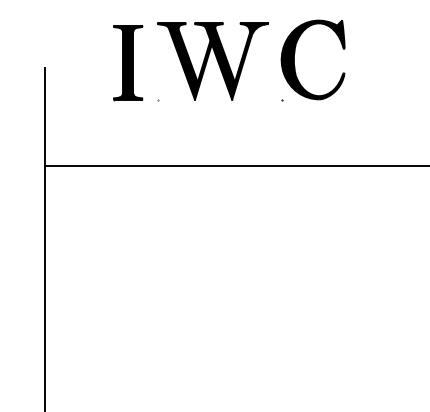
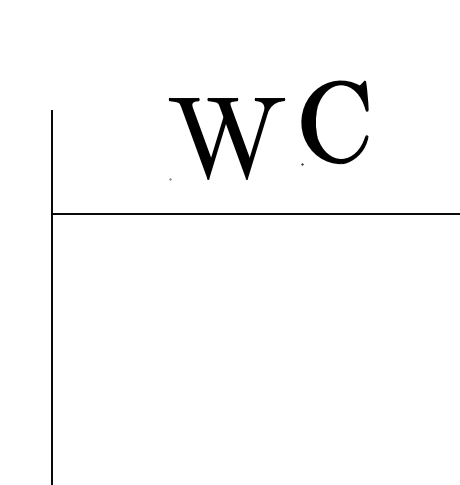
part: (212, 62) -> (226, 139), moved
part: (127, 63) -> (138, 106), removed
part: (295, 64) -> (316, 127), moved

